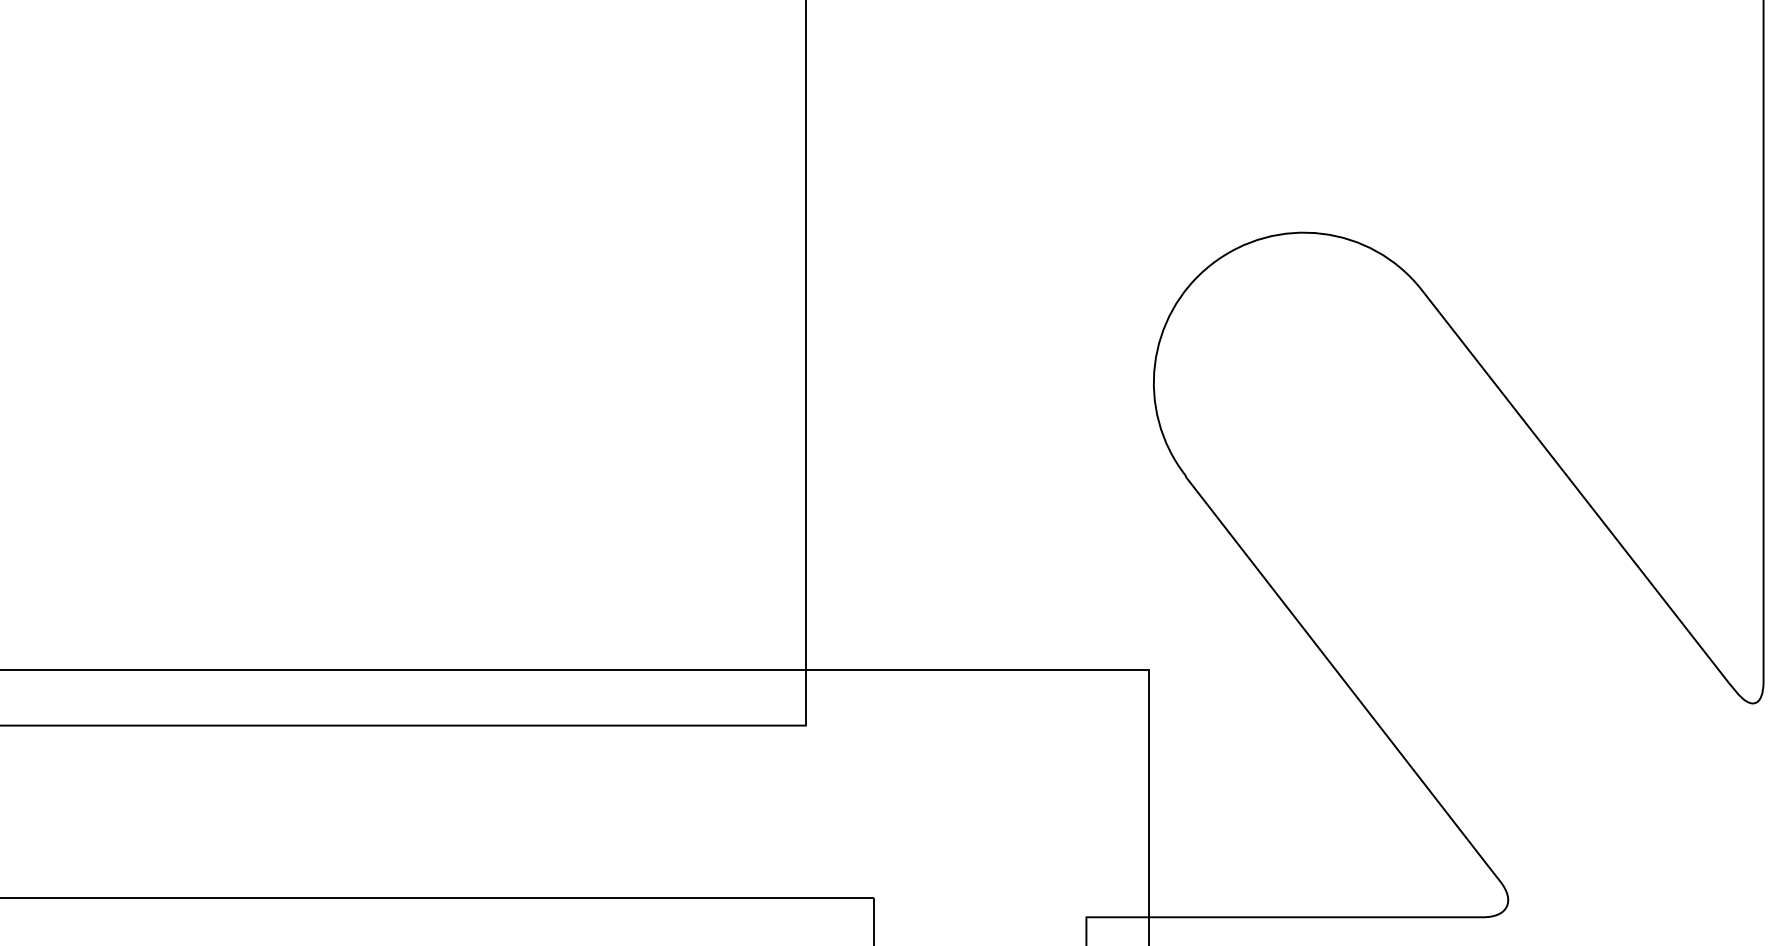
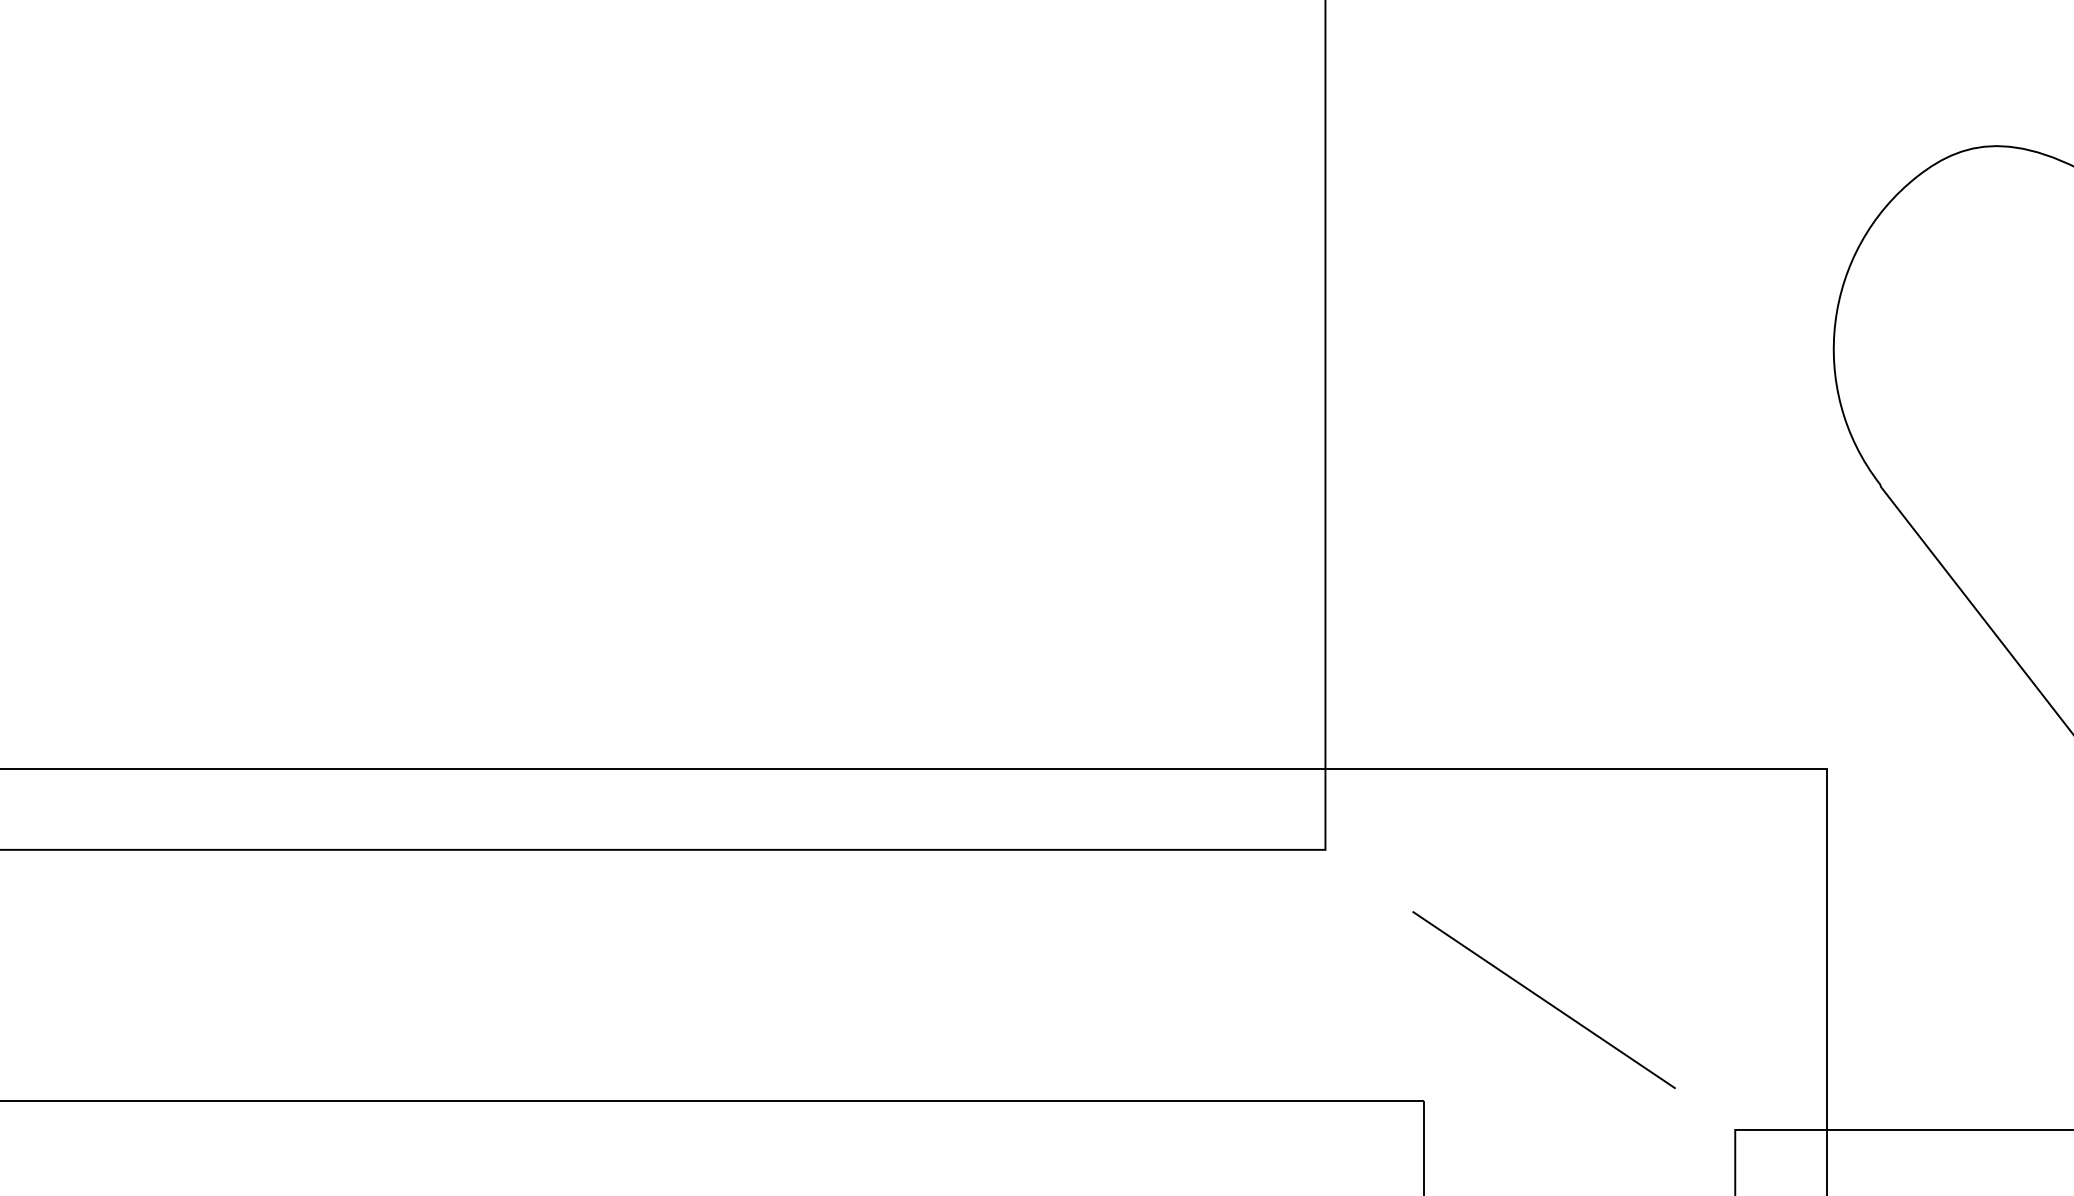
line: (955, 828) -> (1543, 1000), added

